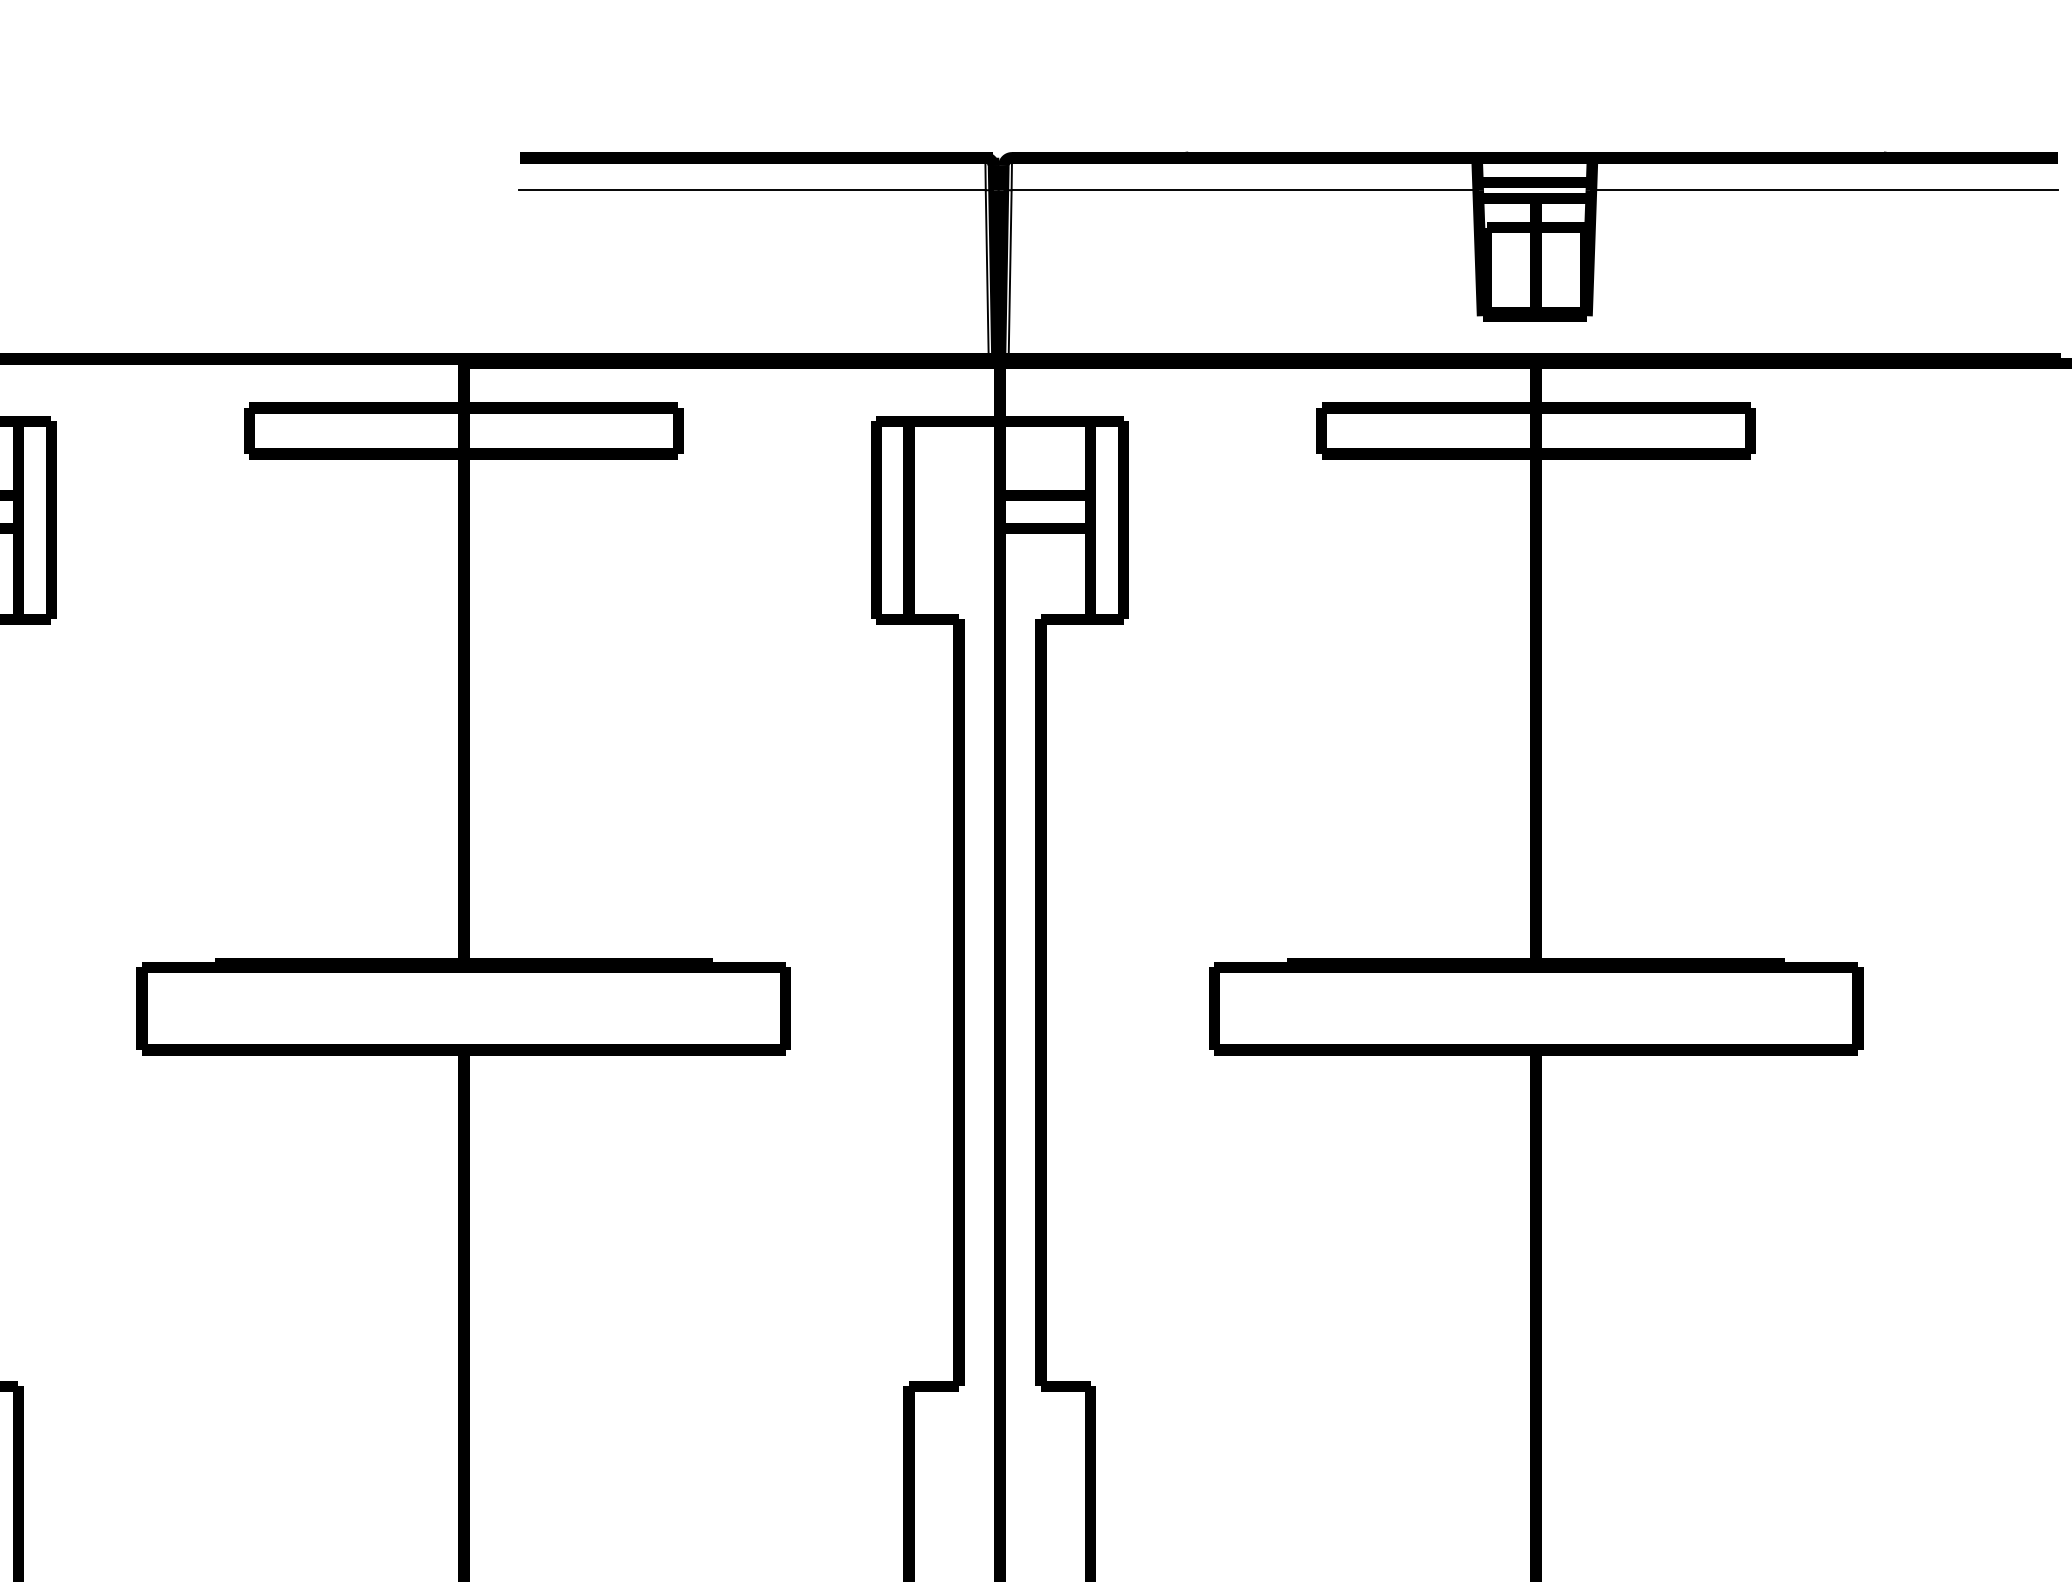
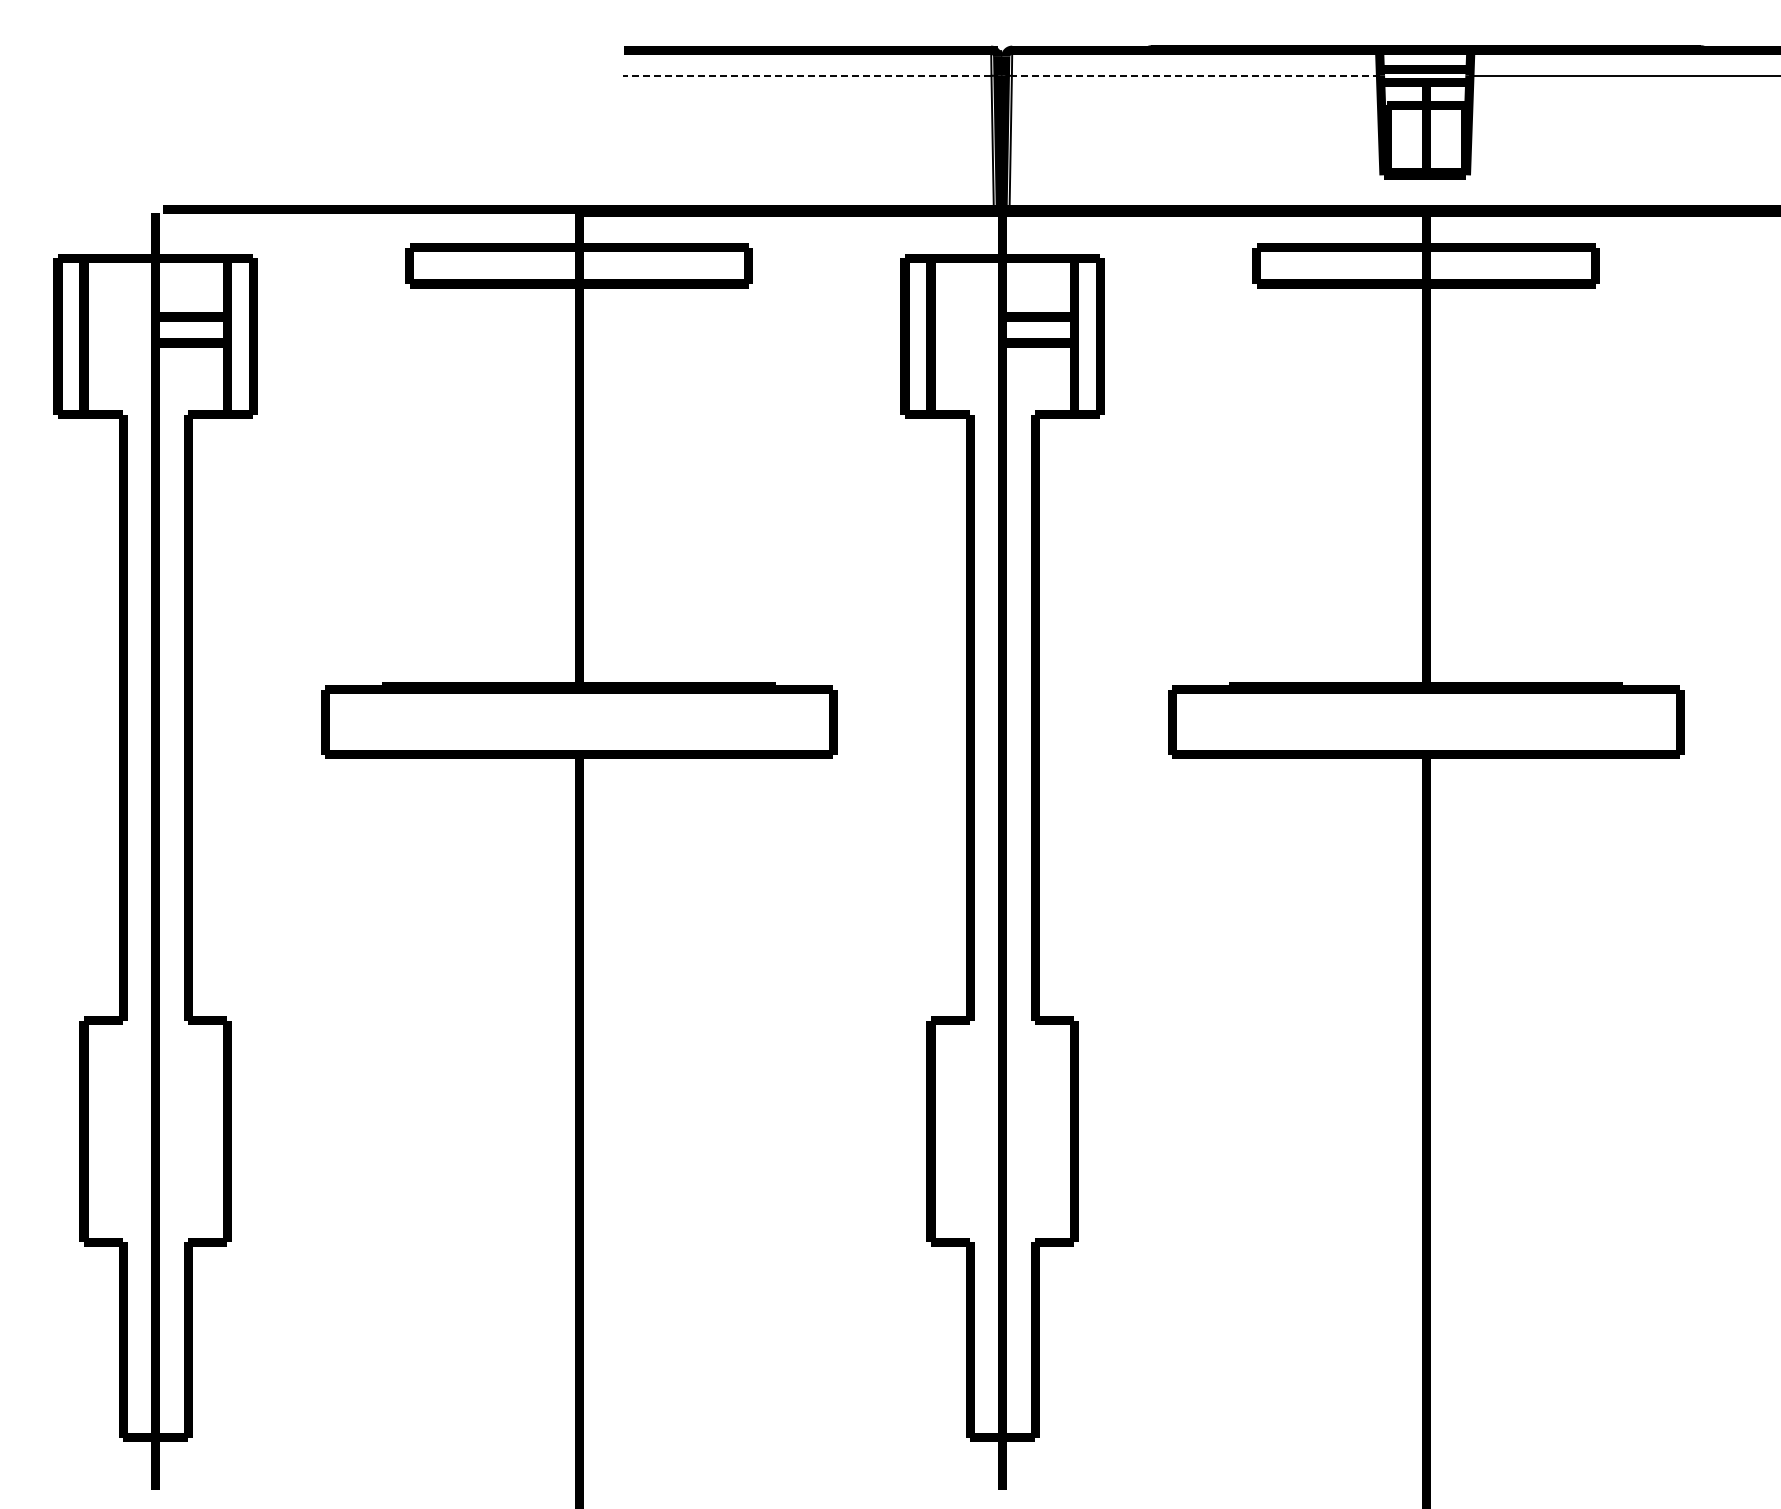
line: (751, 189) -> (806, 75), solid -> dashed
line: (1244, 189) -> (1195, 75), solid -> dashed

